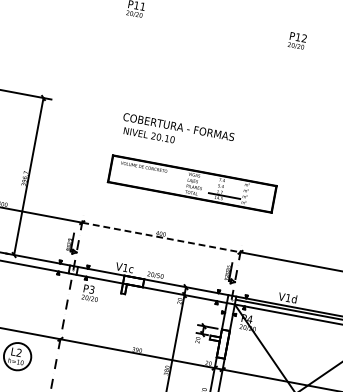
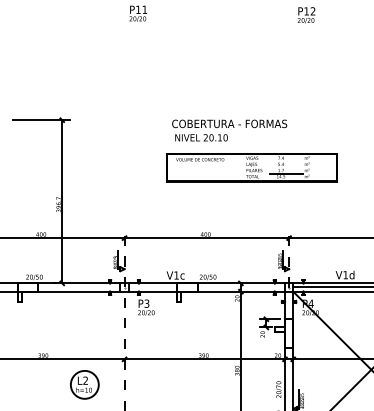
text: (177, 133) -> (229, 130), moved
part: (192, 183) -> (251, 167), moved
line: (161, 237) -> (207, 238), dashed -> solid

